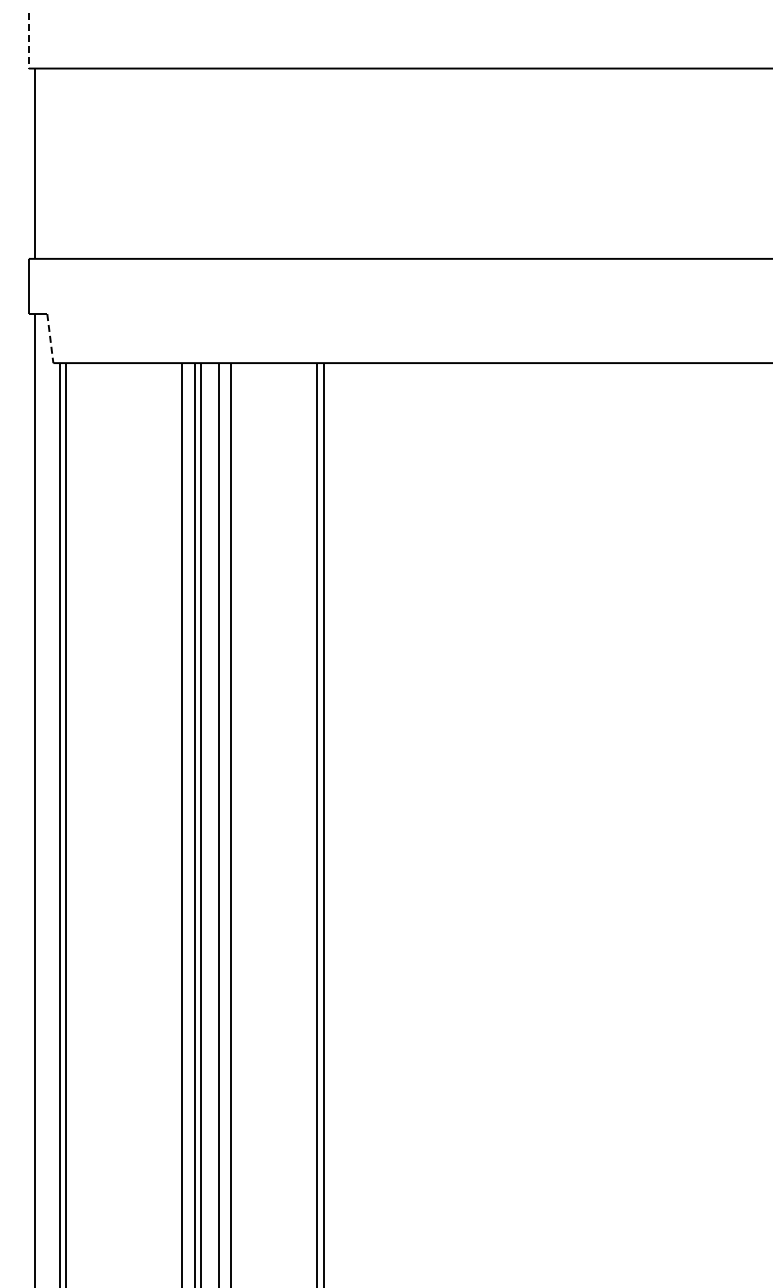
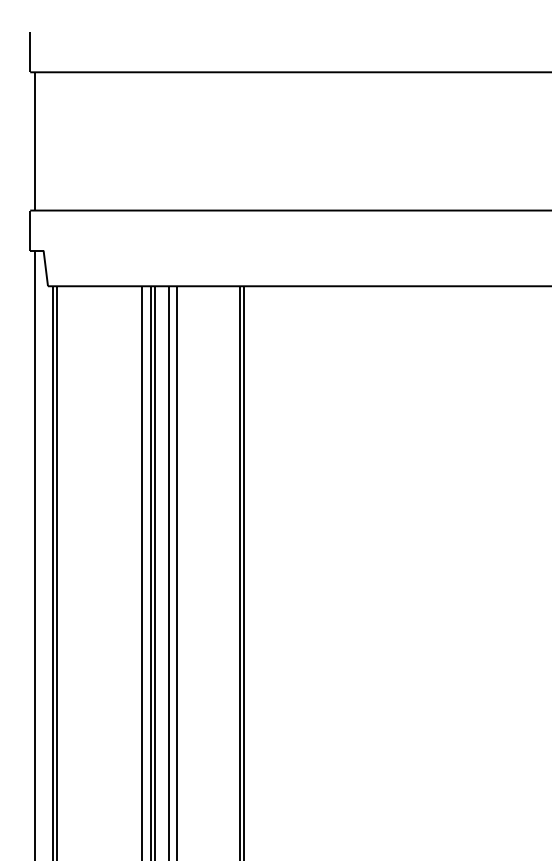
line: (28, 40) -> (29, 51), dashed -> solid
line: (50, 338) -> (45, 268), dashed -> solid

